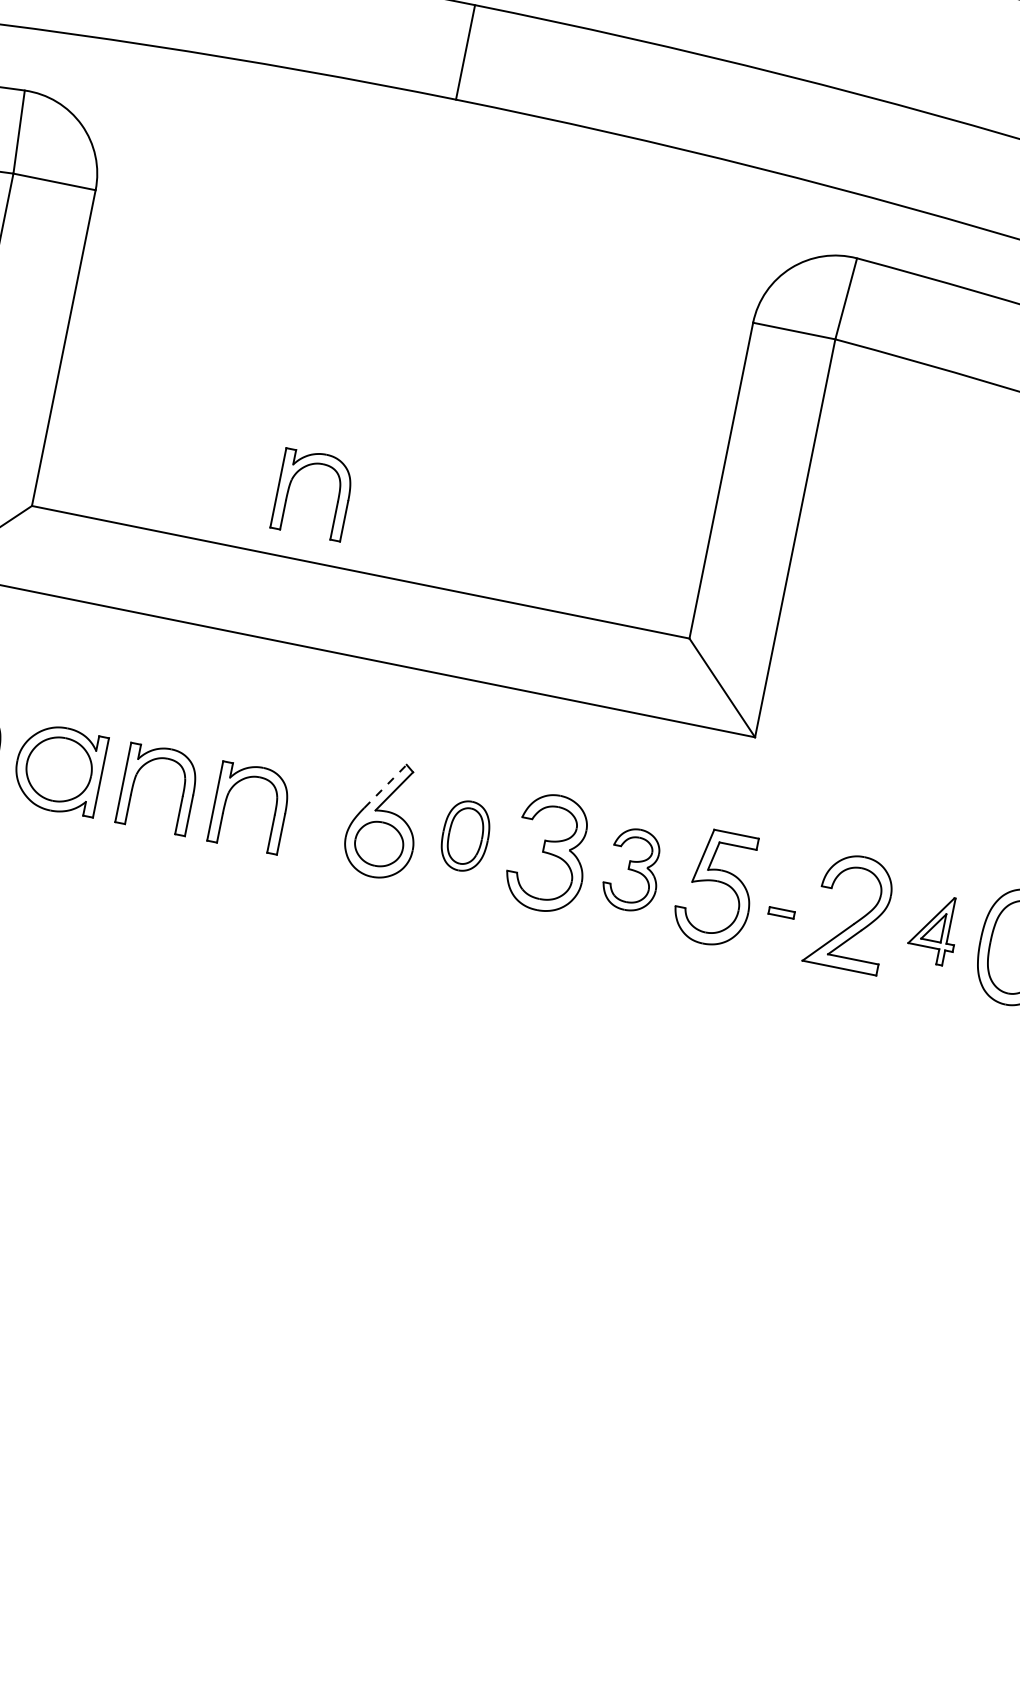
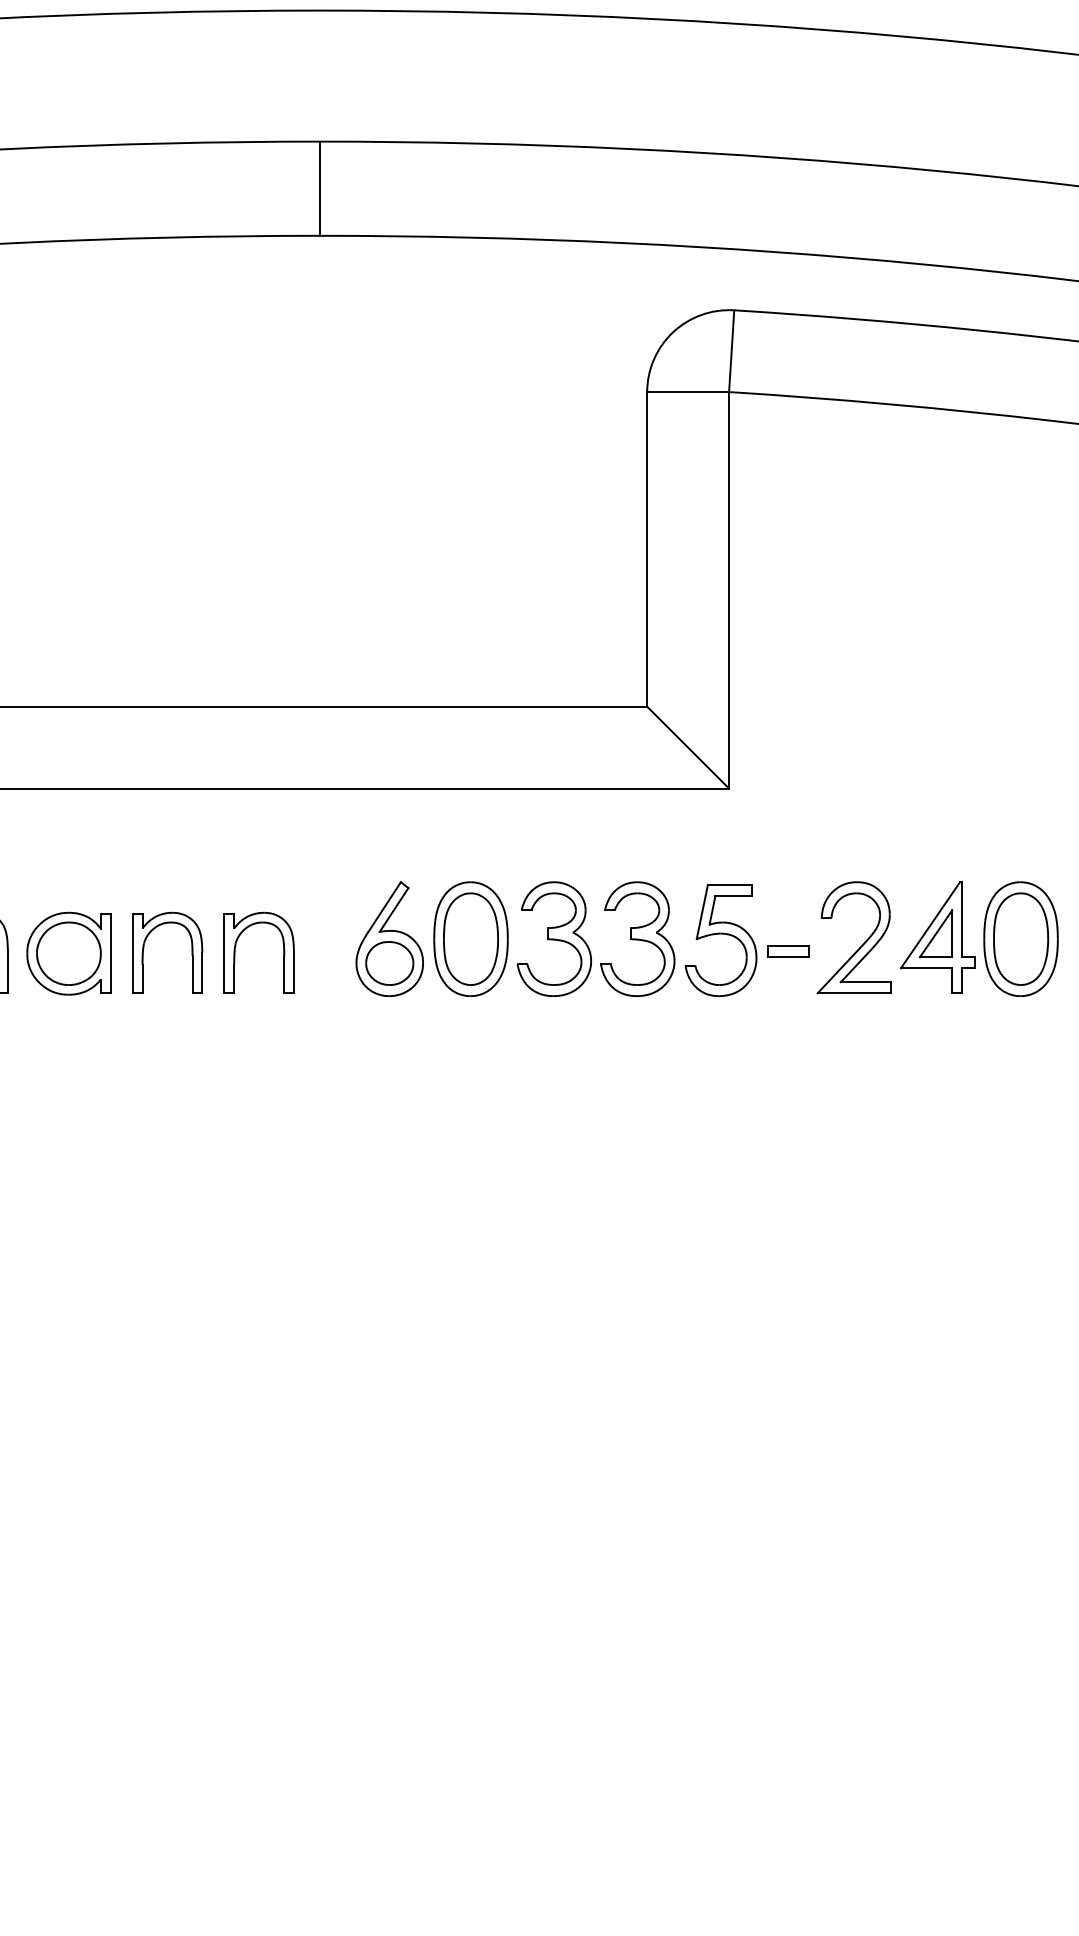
part: (291, 482) -> (236, 634), removed
line: (385, 785) -> (384, 906), dashed -> solid
part: (465, 835) -> (470, 938), size x1.67
part: (632, 869) -> (637, 938), size x1.43
part: (781, 912) -> (788, 951), size x1.67
part: (934, 928) -> (937, 937), size x1.67

